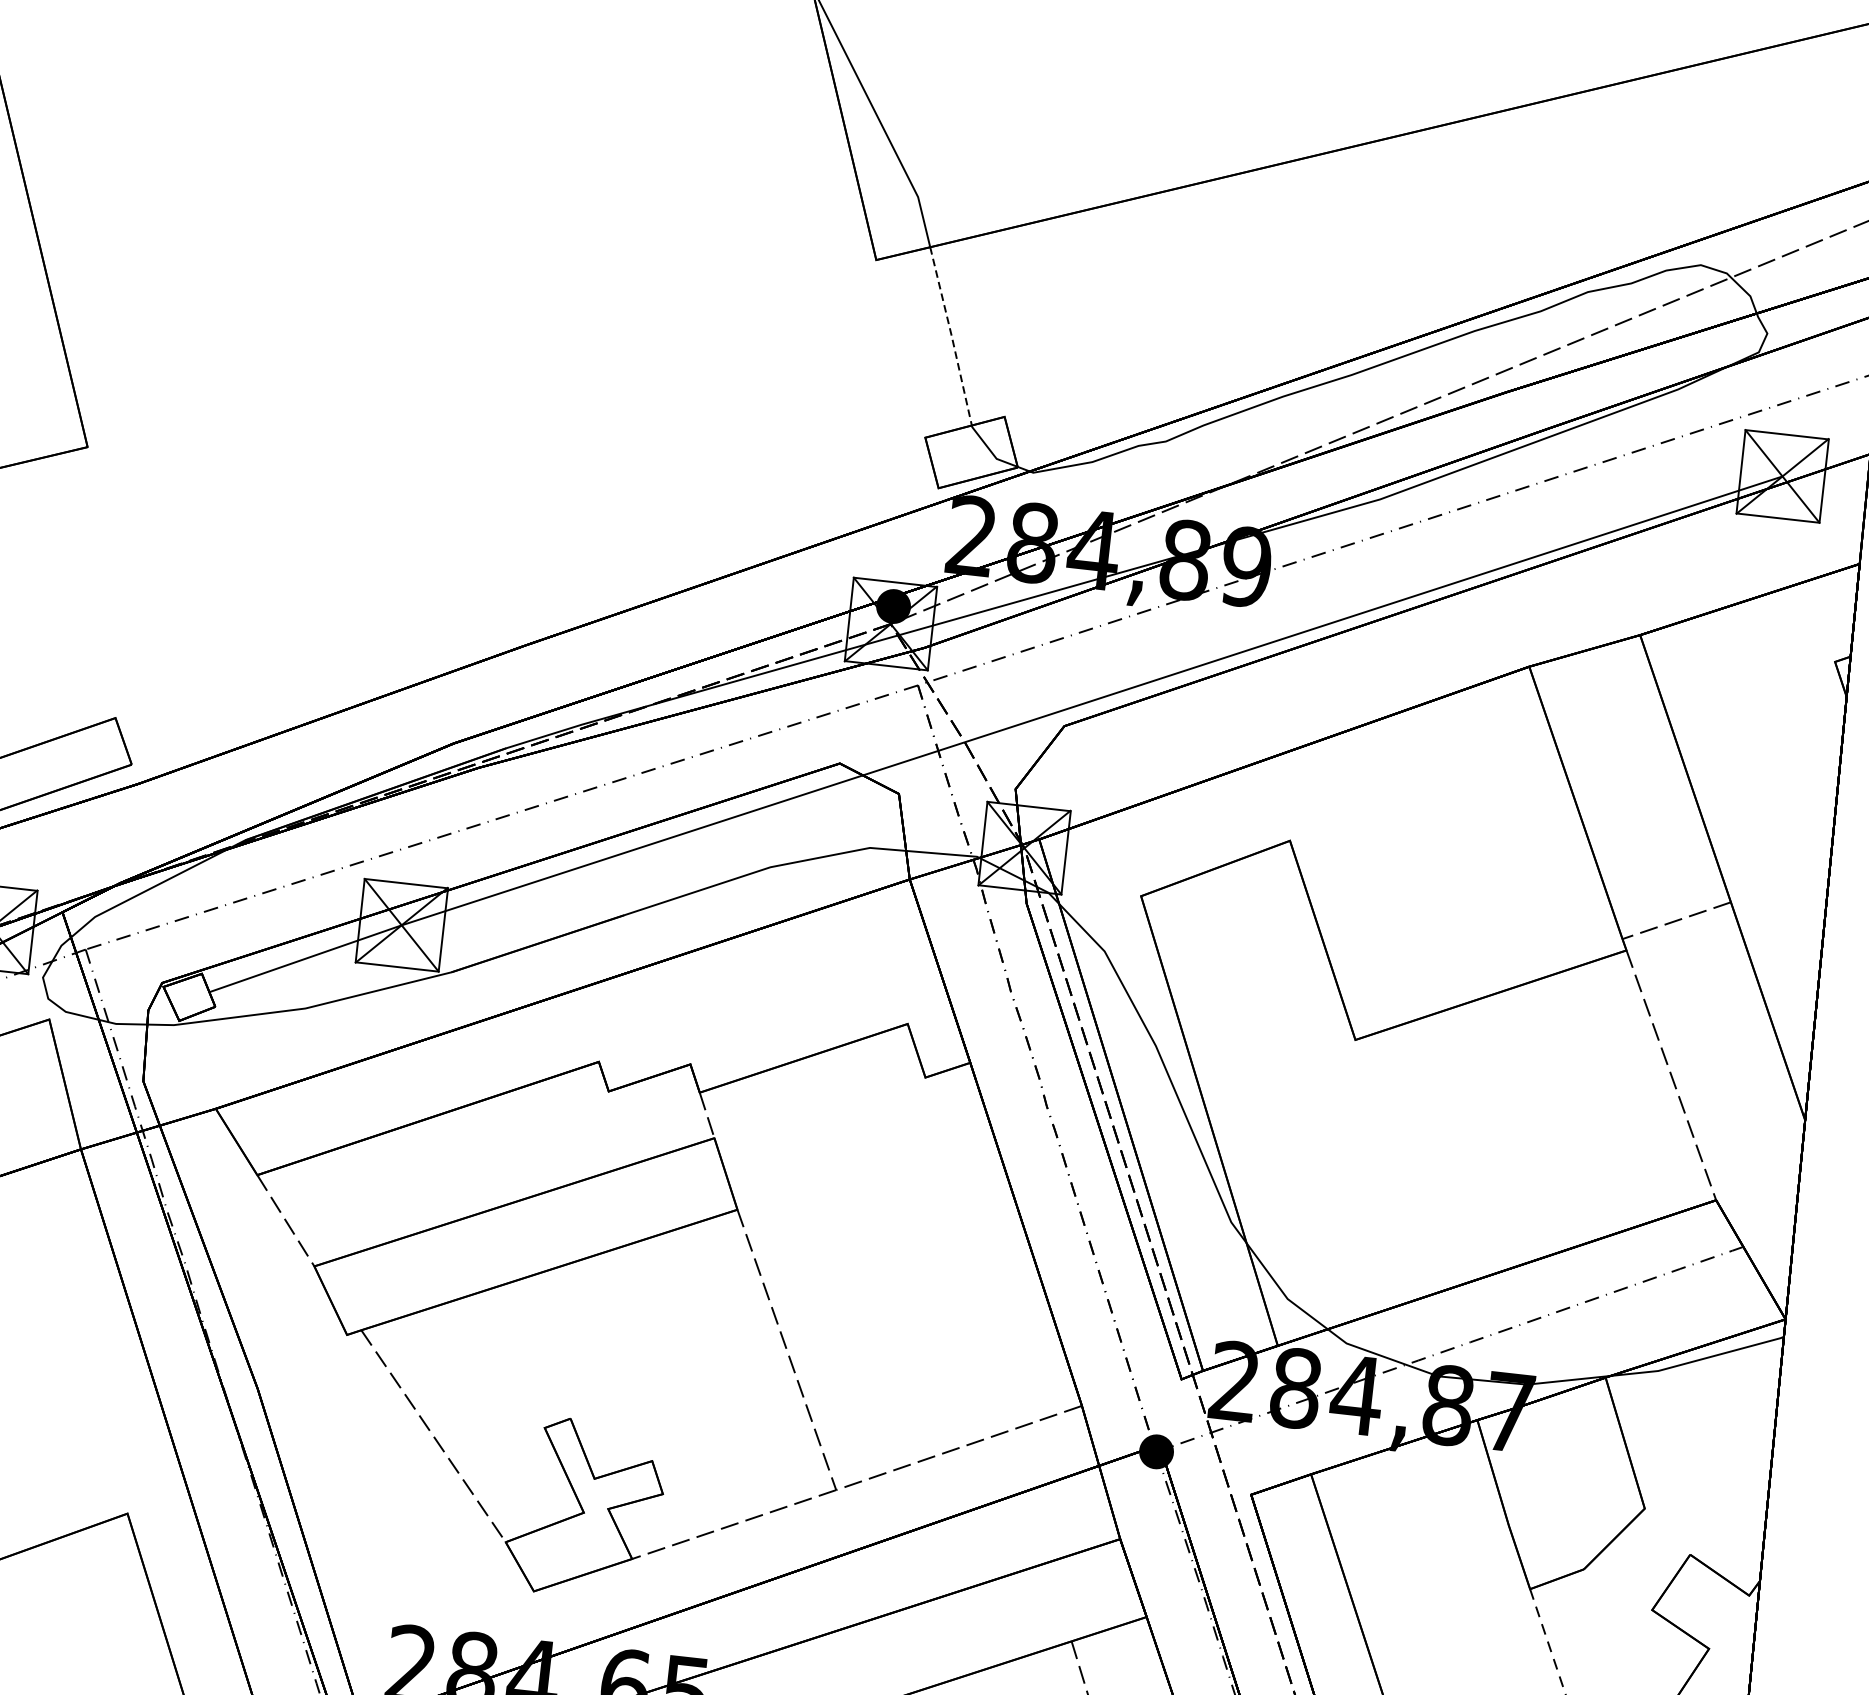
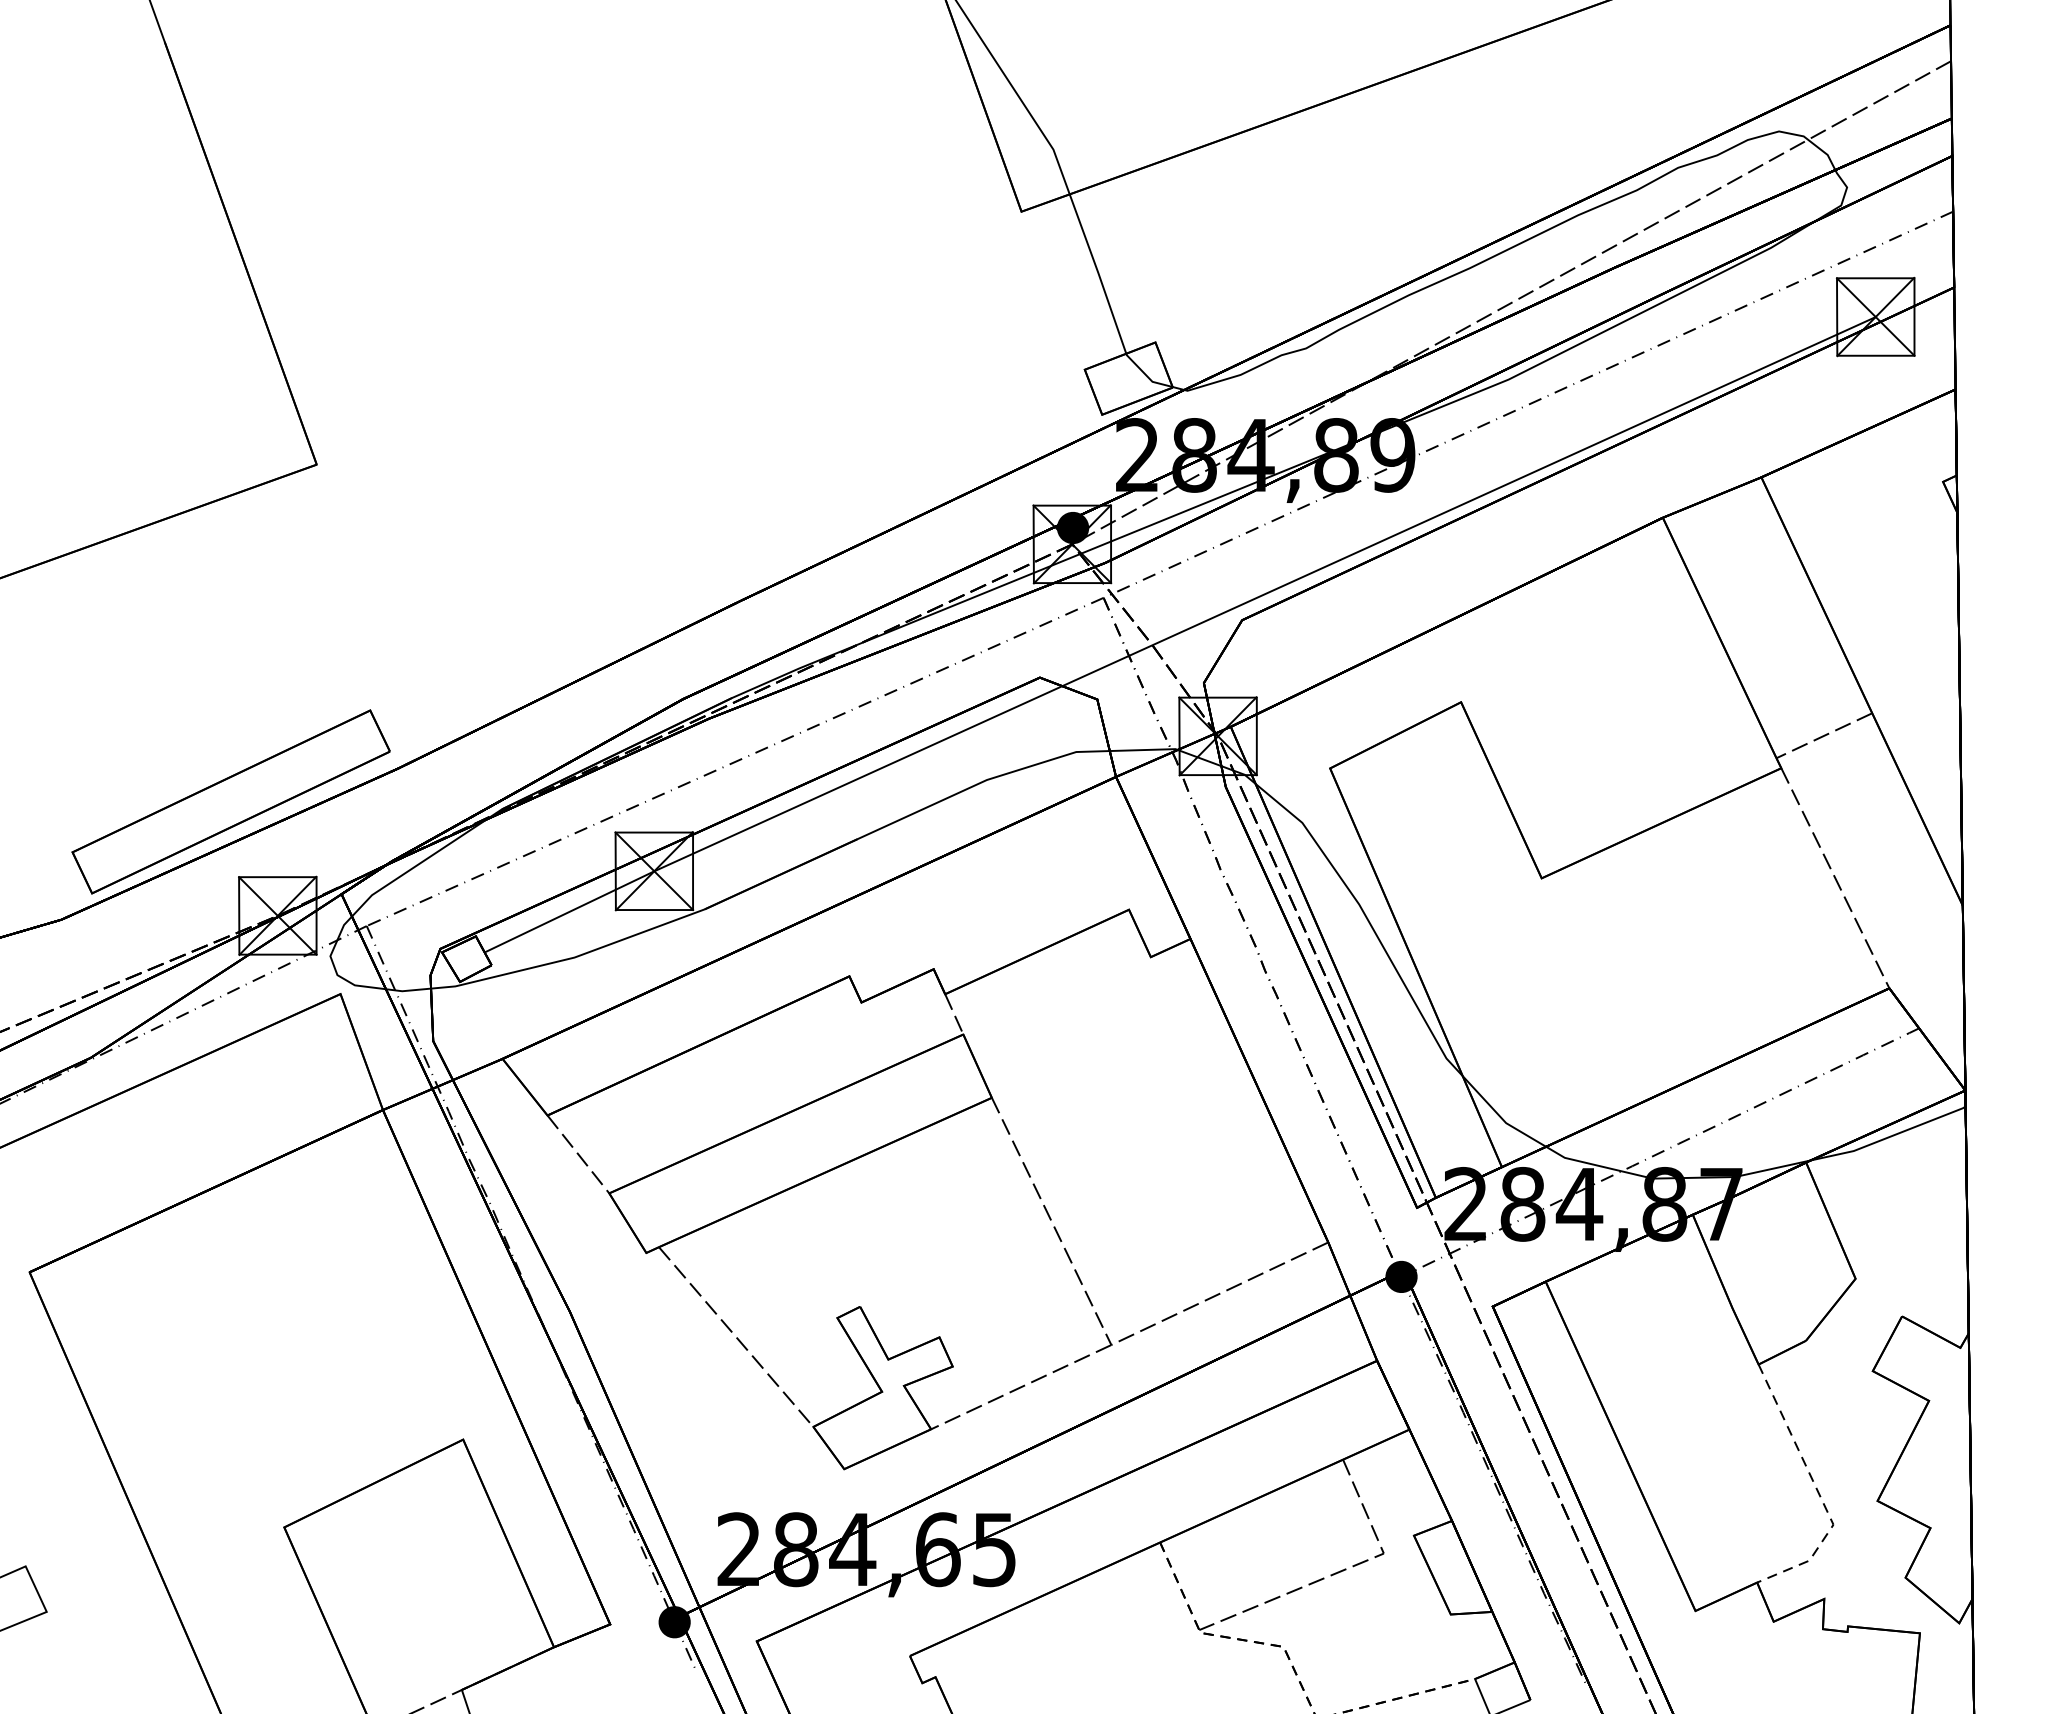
line: (951, 335) -> (1098, 273), dashed -> solid

